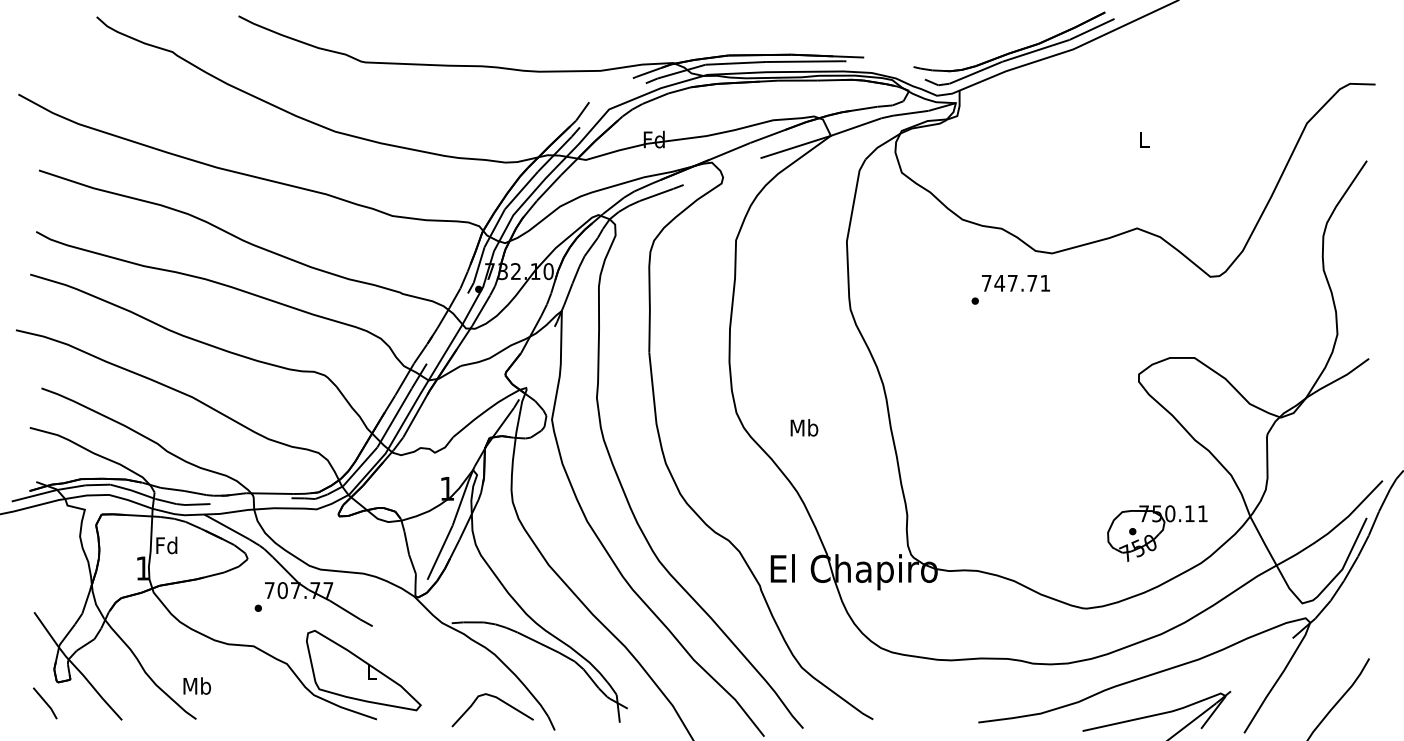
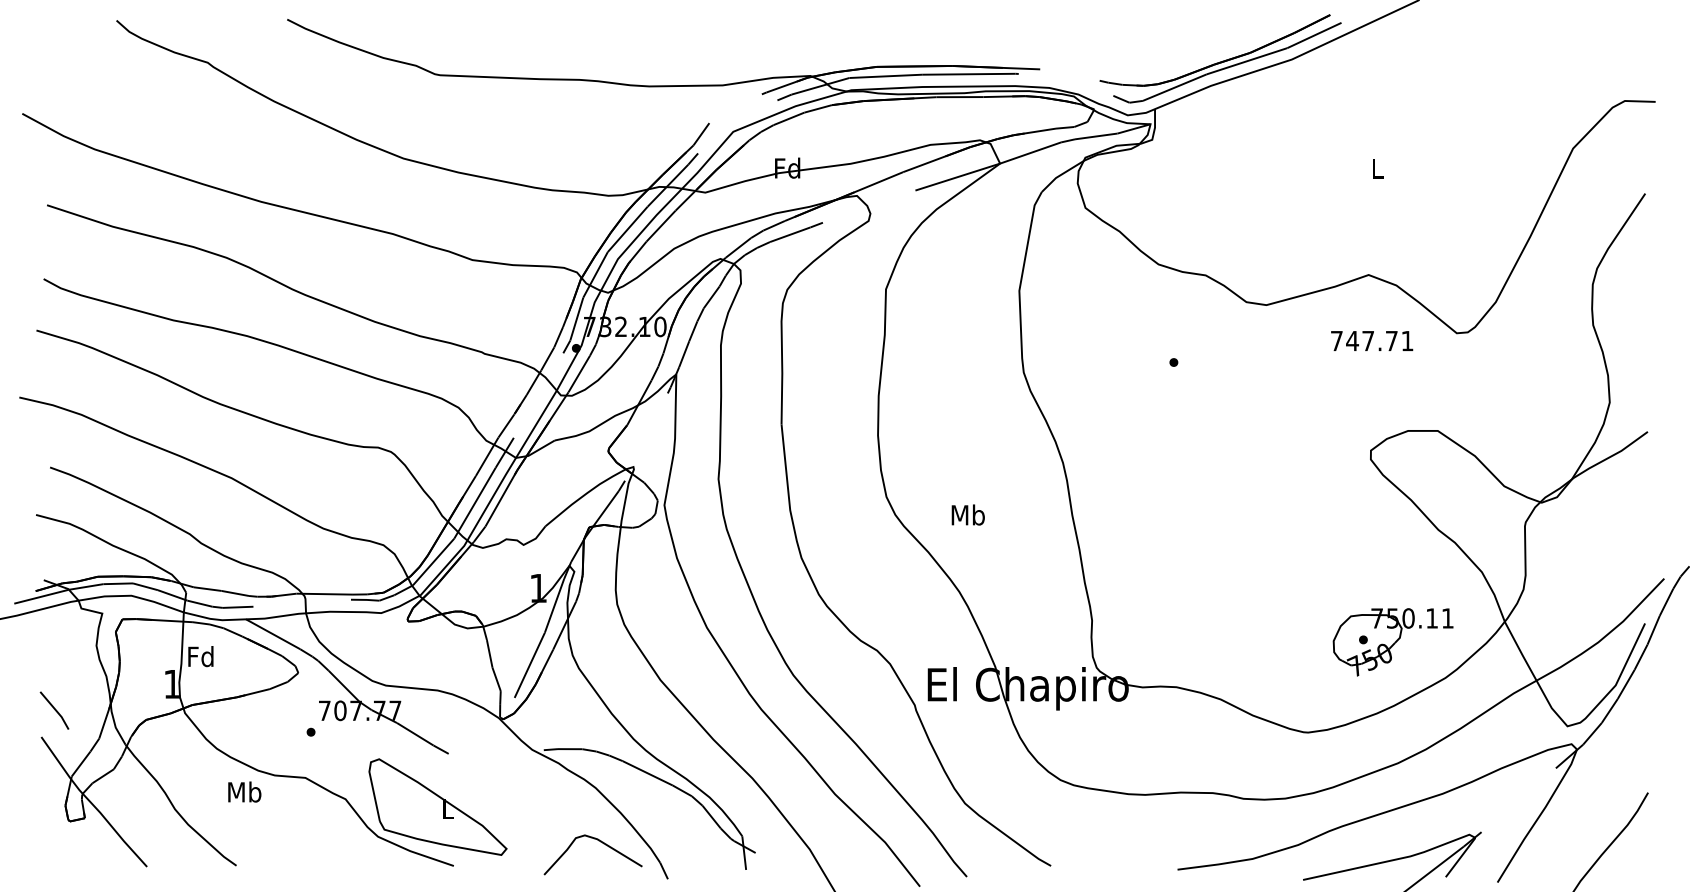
text: (1015, 283) -> (1371, 341), moved
text: (196, 685) -> (243, 791), moved
line: (44, 702) -> (53, 709), moved

